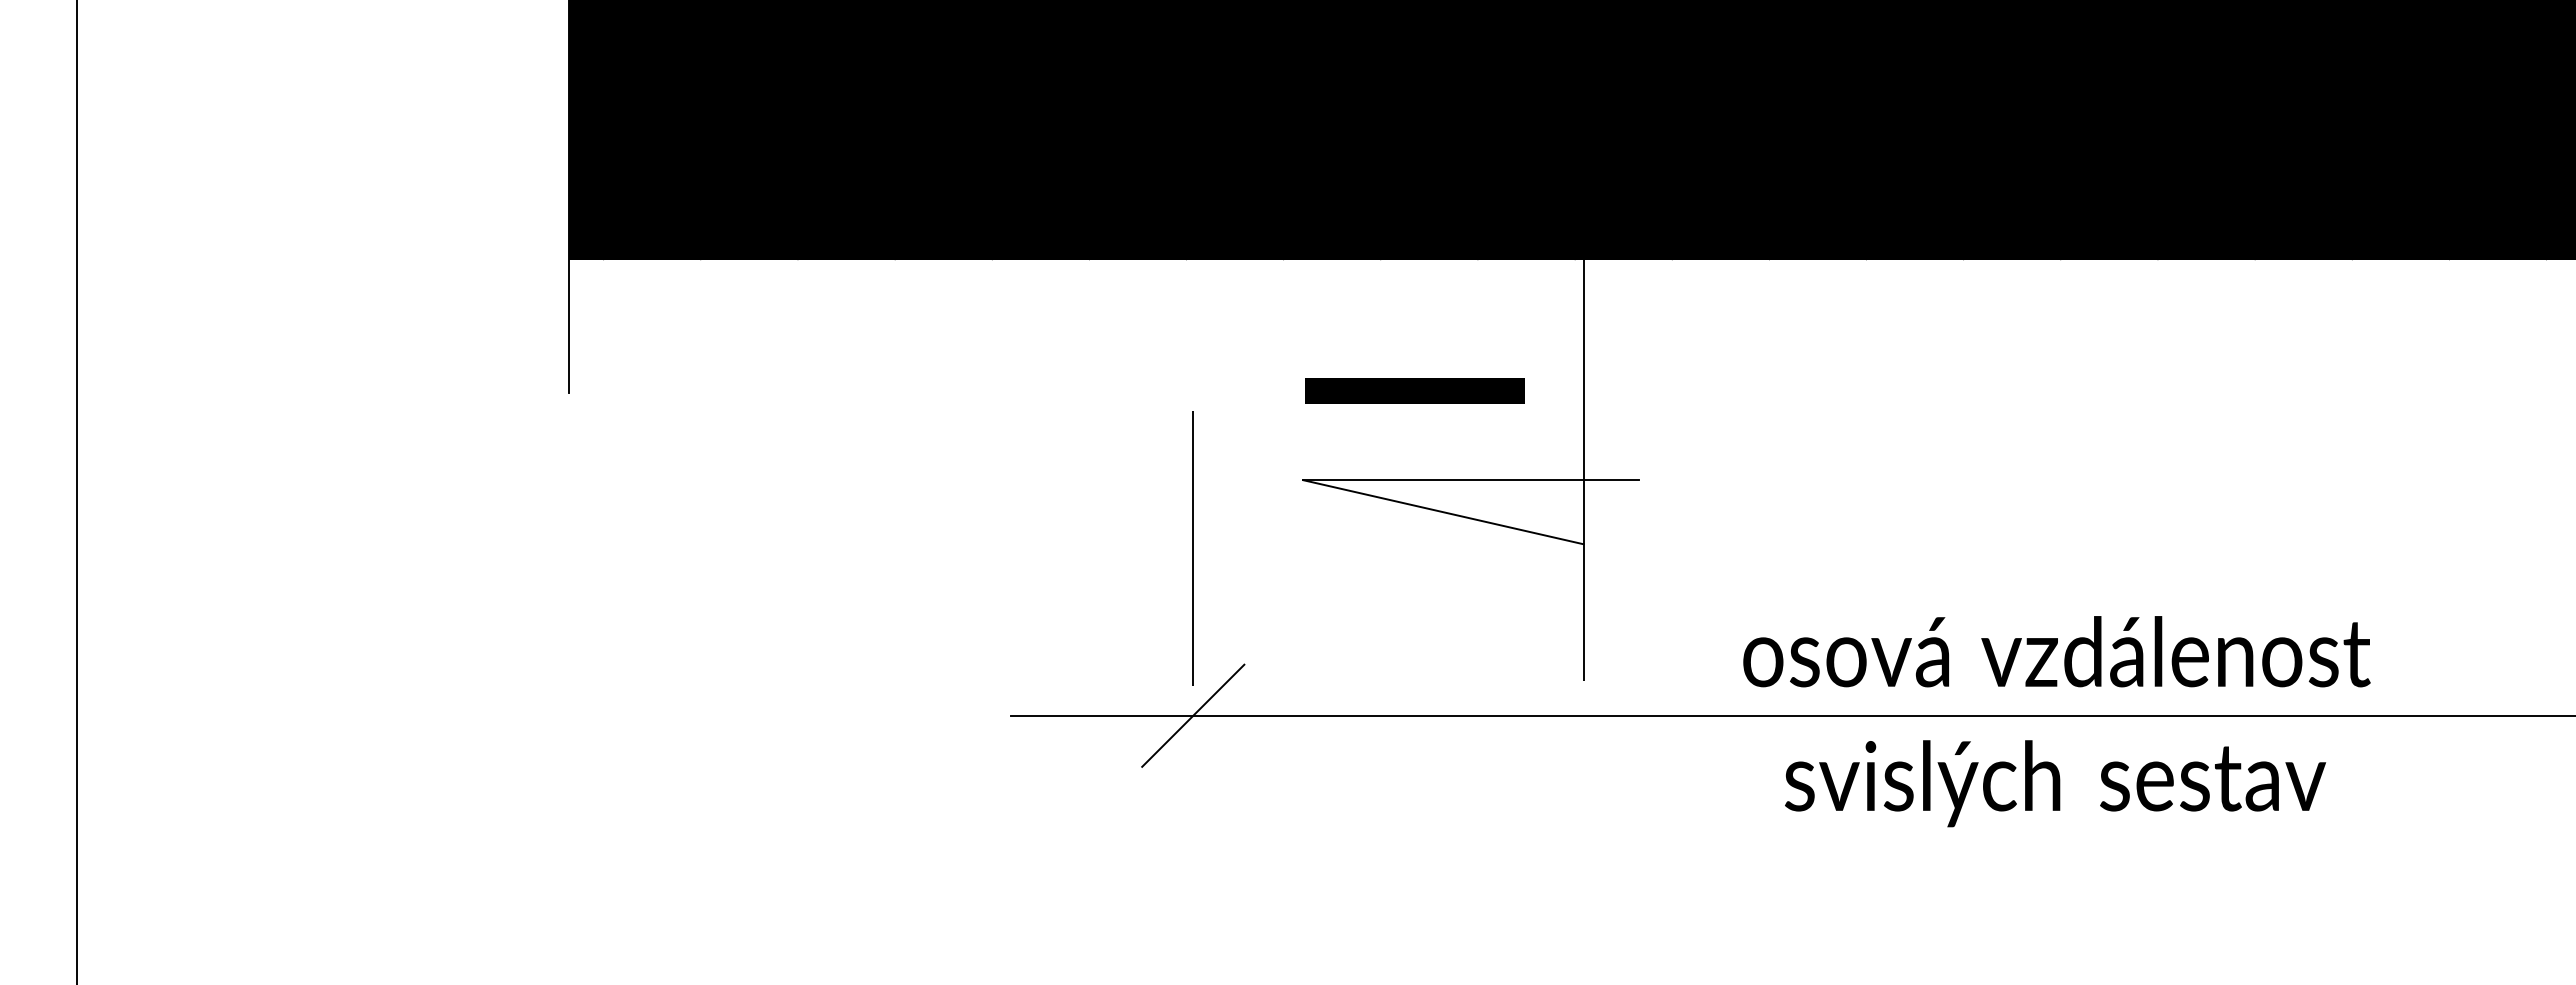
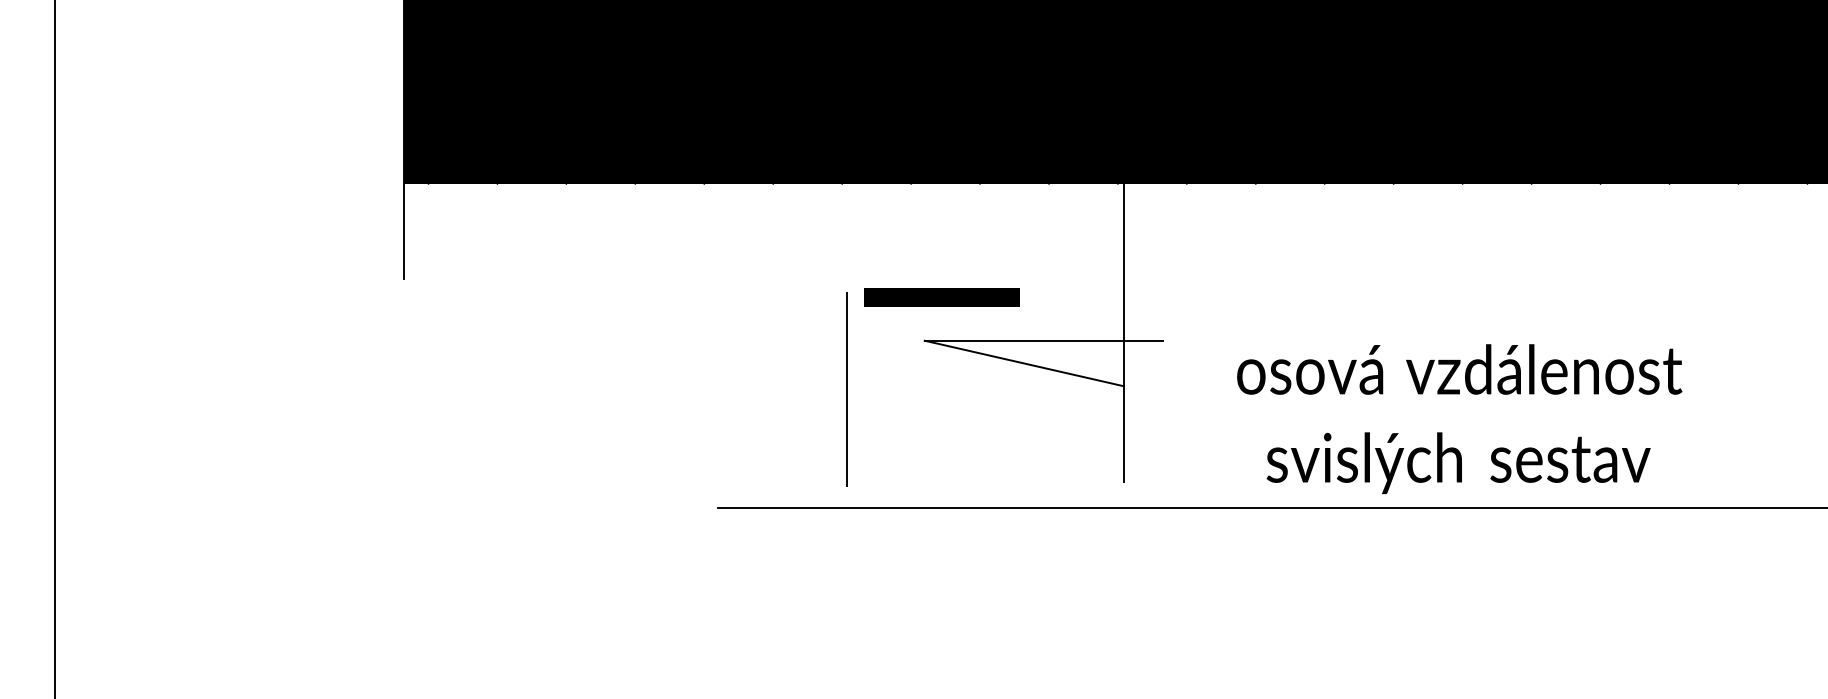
text: (1414, 390) -> (941, 296), moved
line: (1193, 715) -> (846, 507), removed
text: (2056, 721) -> (1459, 419), moved

